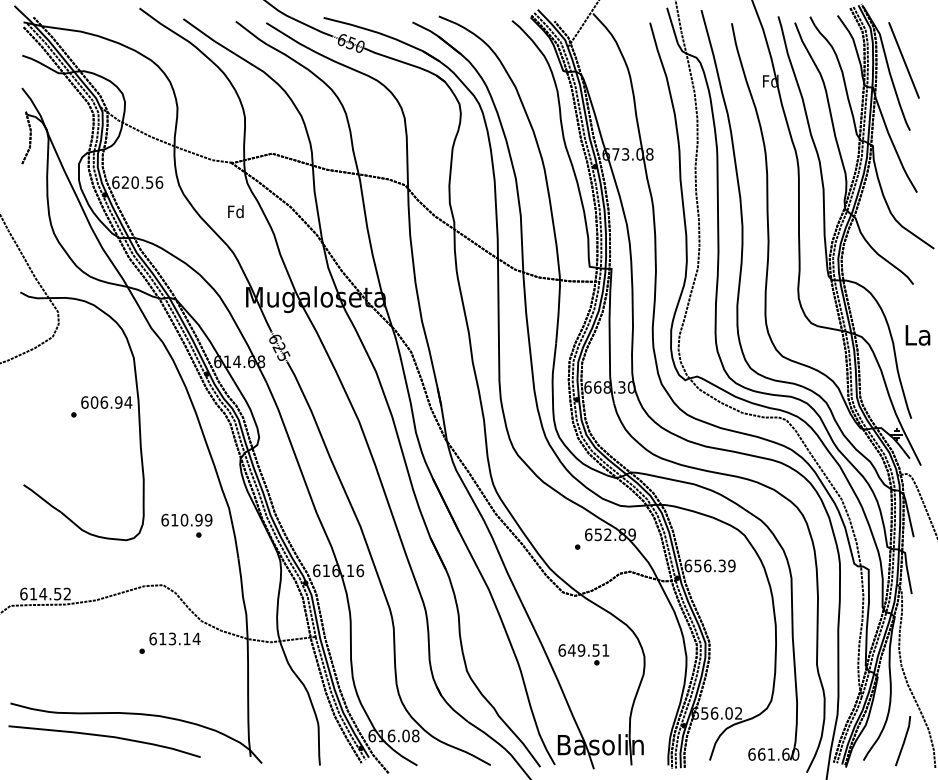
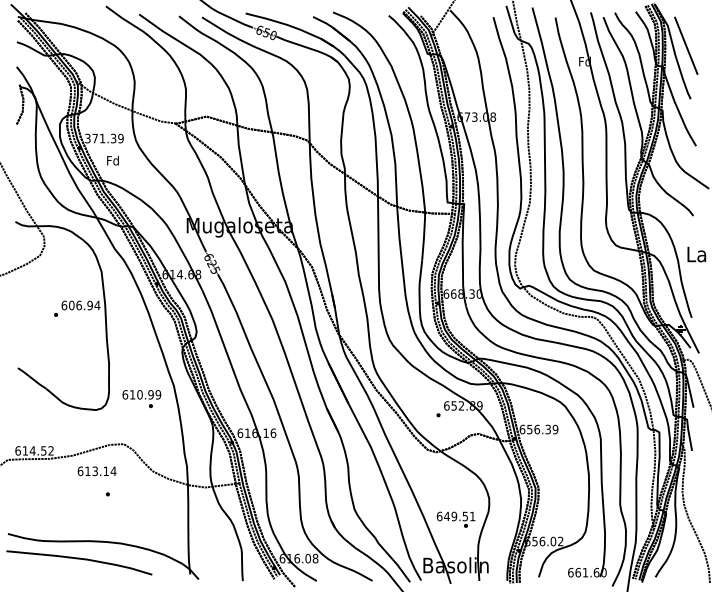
text: (137, 182) -> (104, 138), 620.56 -> 371.39
text: (235, 211) -> (112, 160), moved
text: (174, 638) -> (96, 470), moved
text: (583, 654) -> (455, 519), moved
line: (903, 741) -> (685, 562), removed

